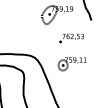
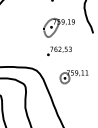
text: (71, 38) -> (59, 51), moved

